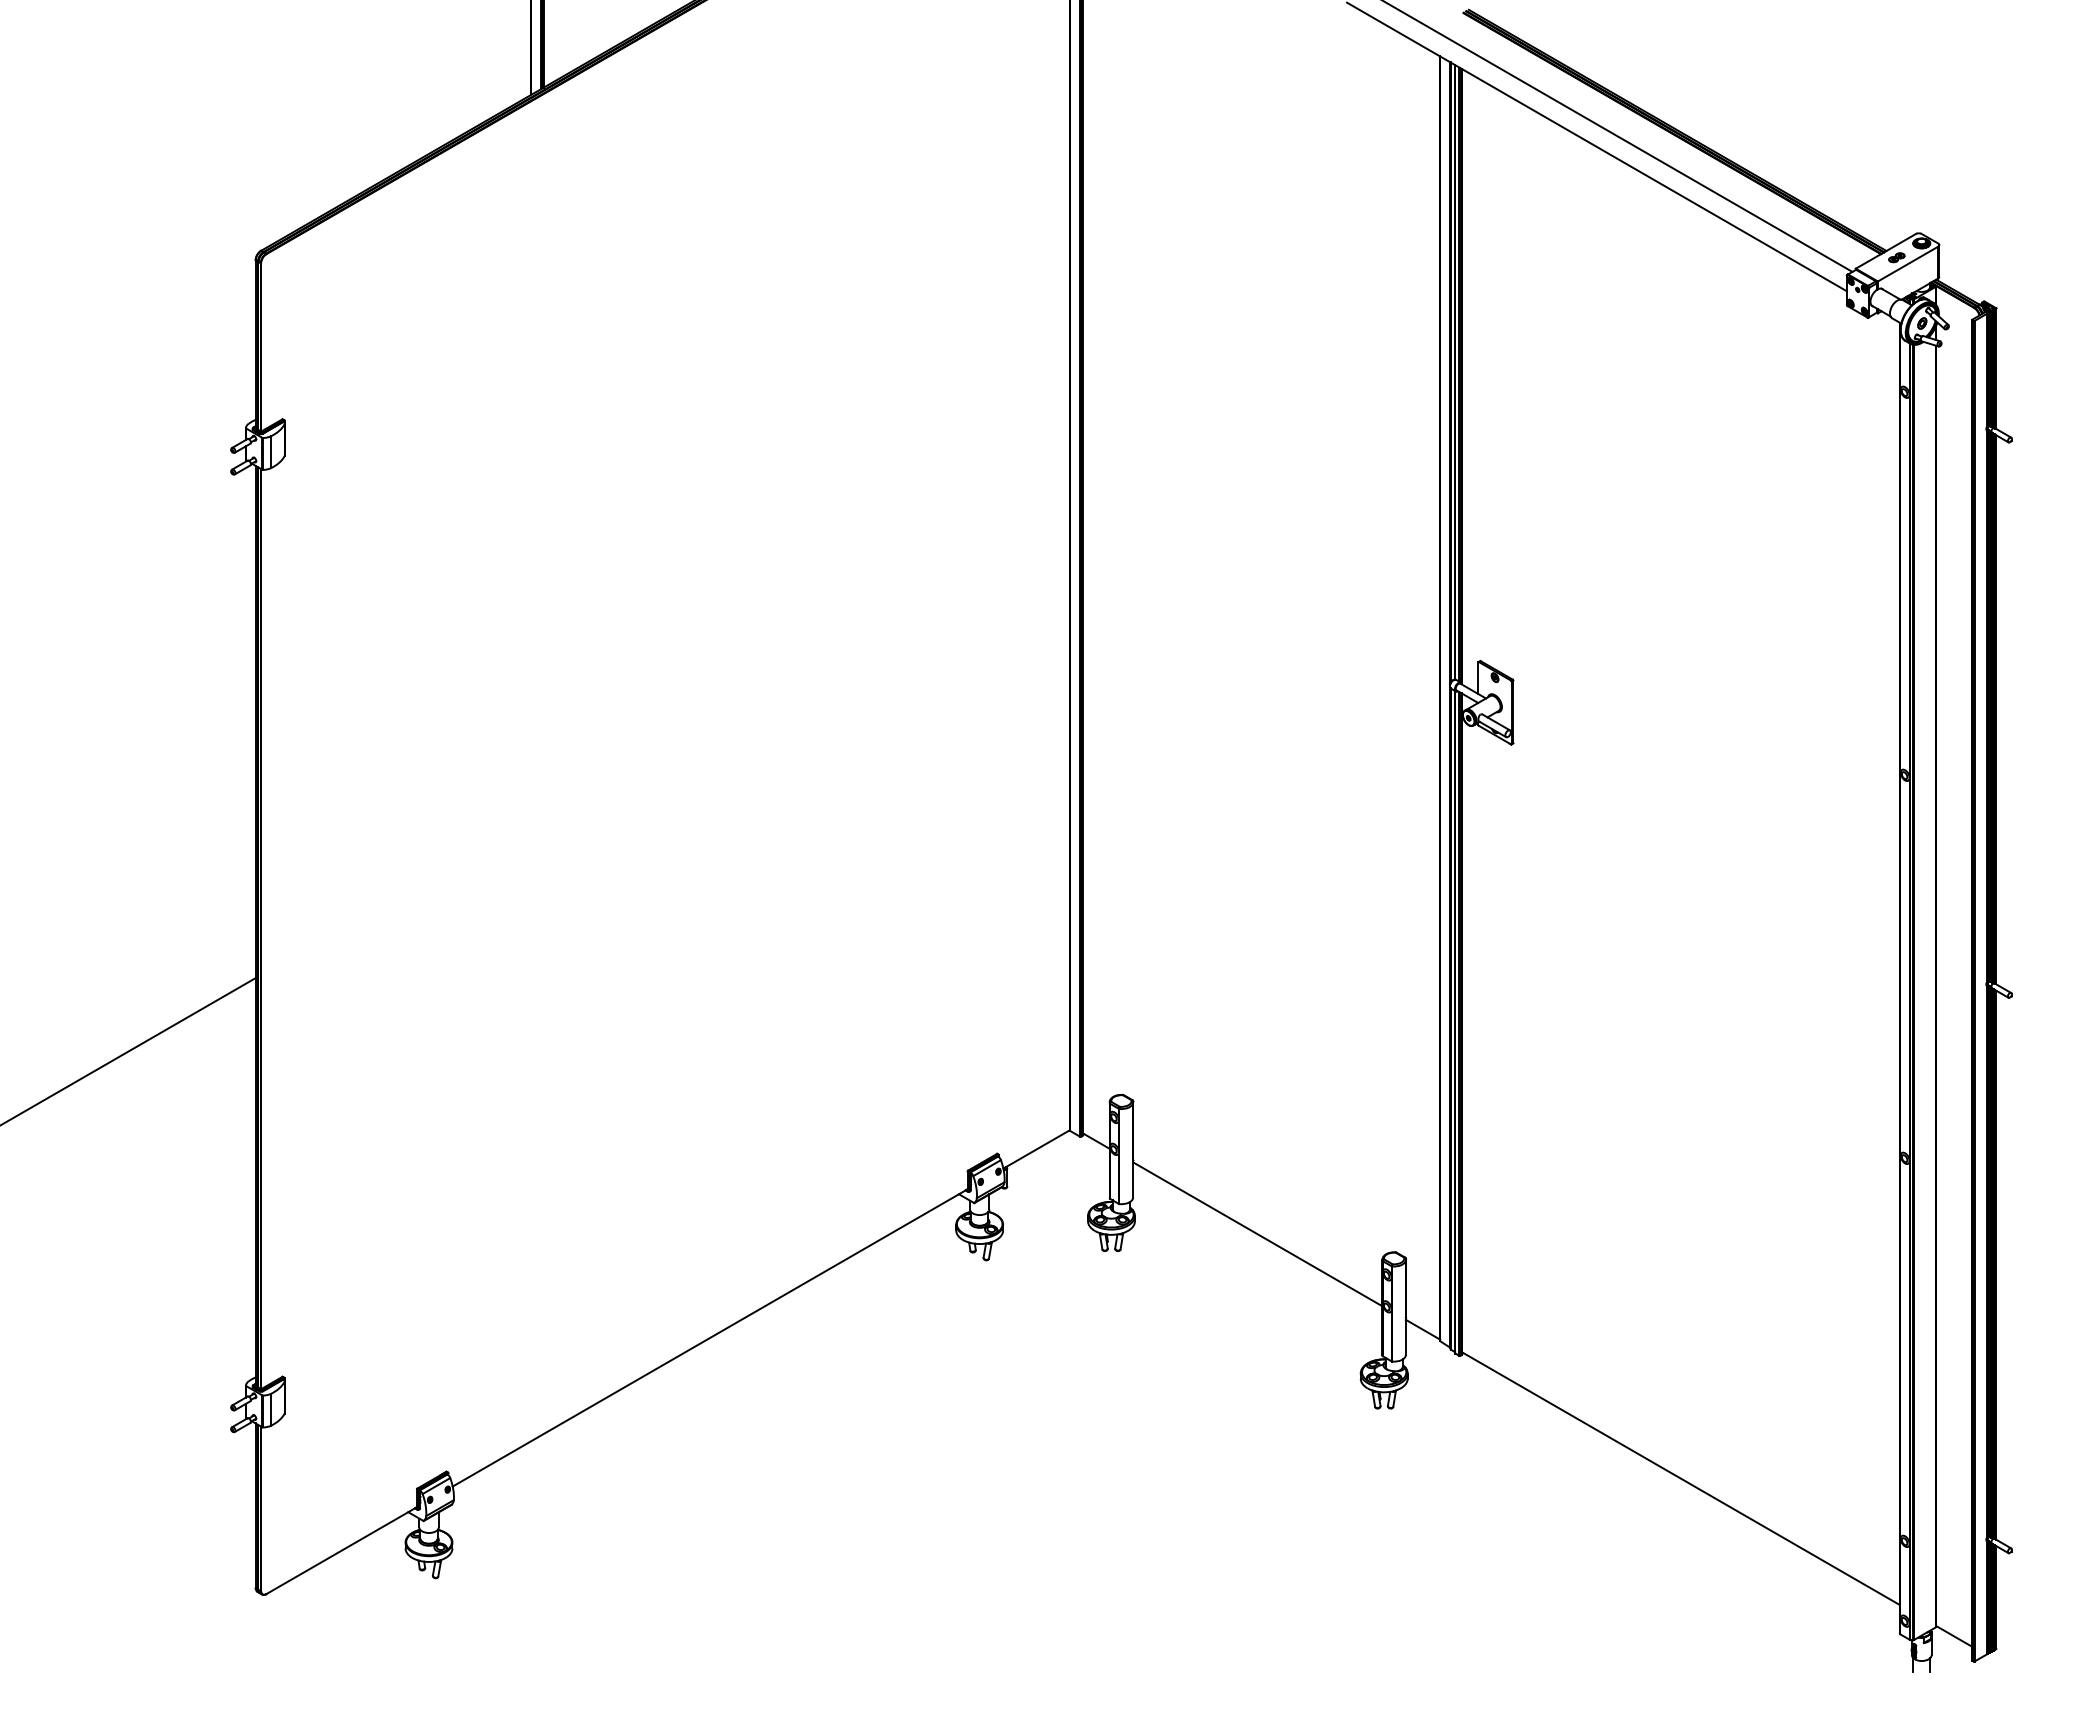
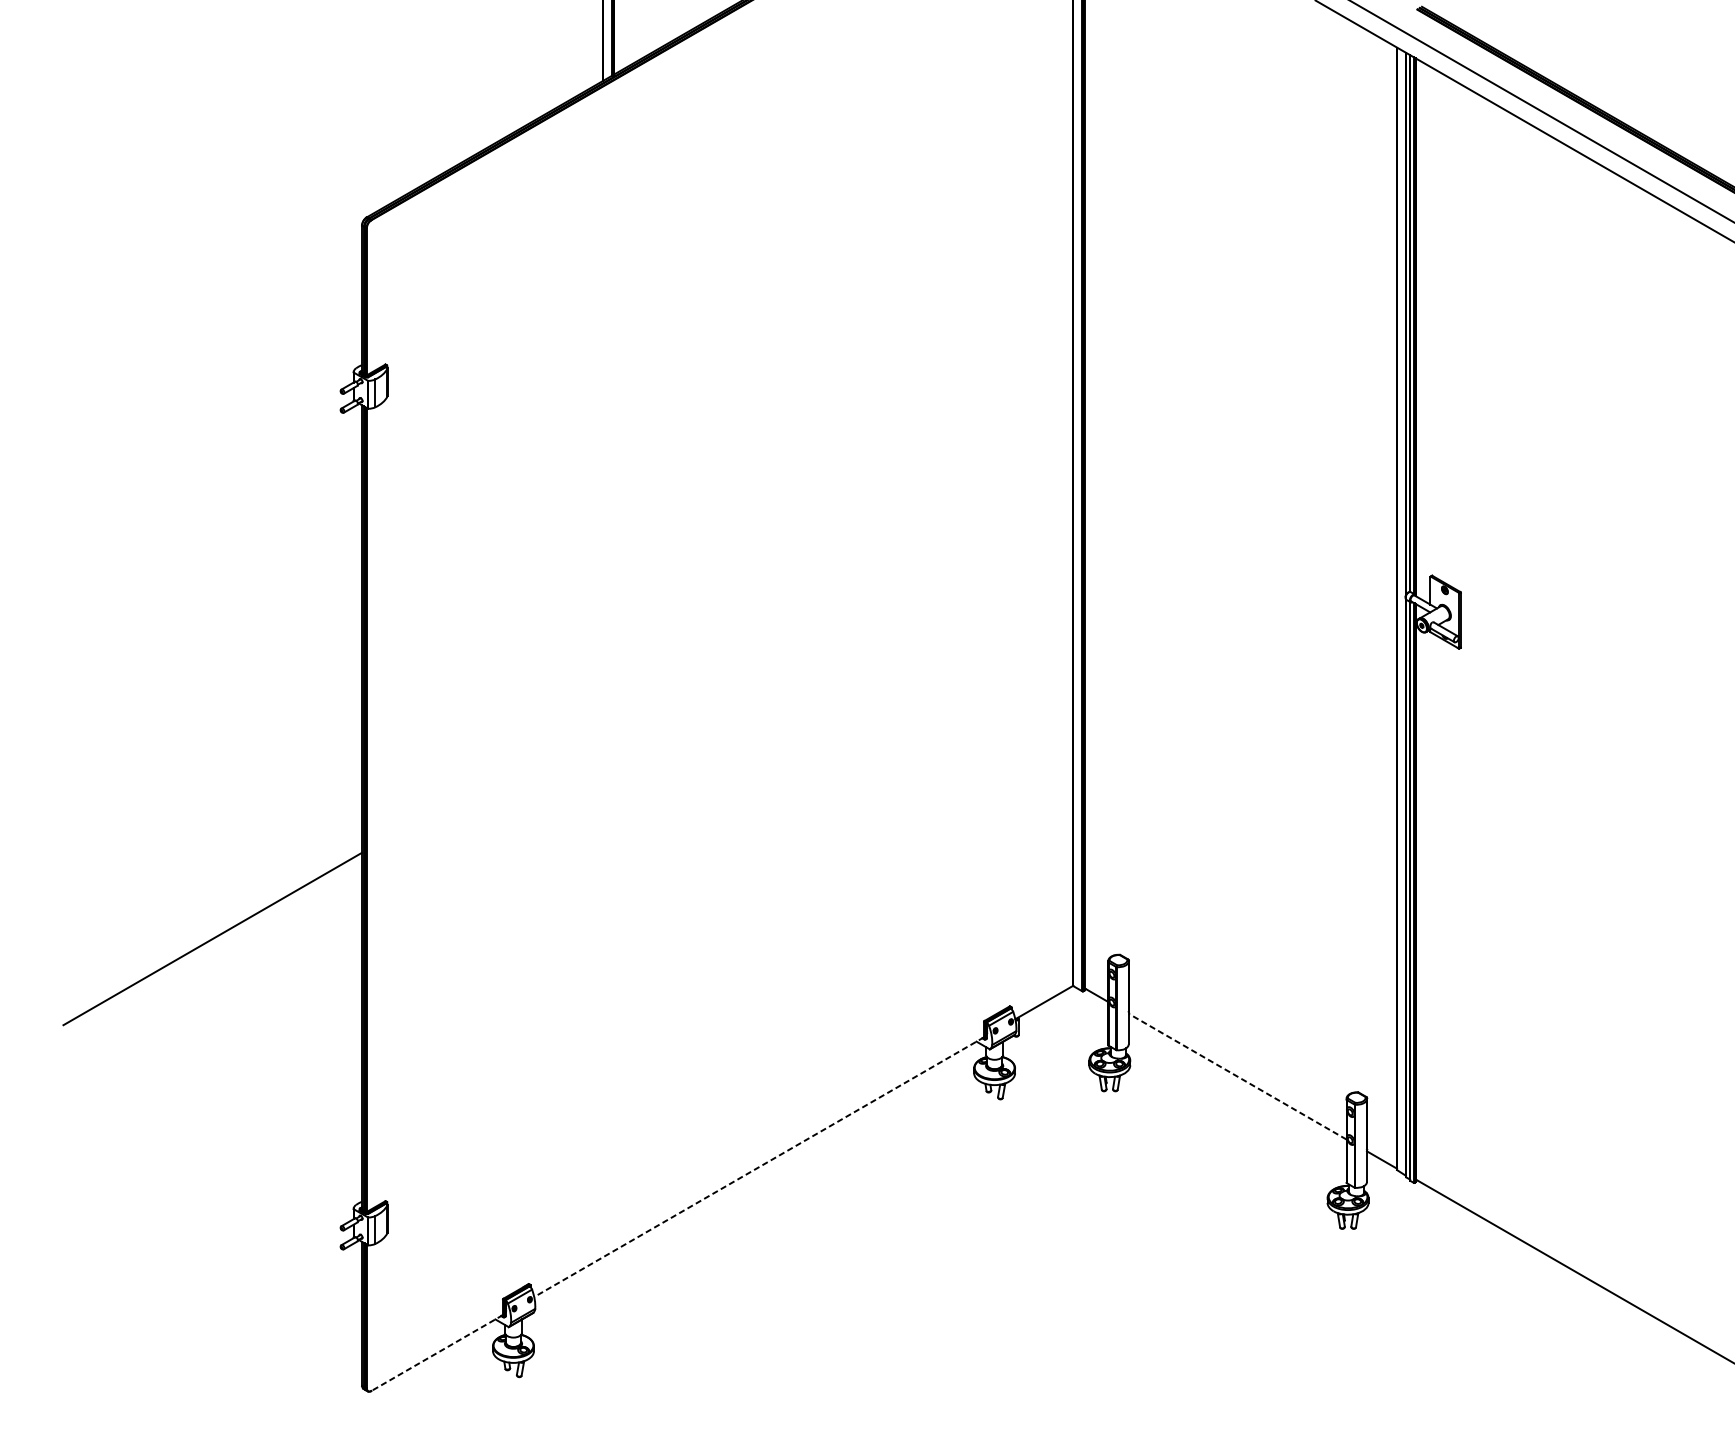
line: (1257, 1234) -> (1237, 1076), solid -> dashed
line: (709, 1338) -> (758, 1167), solid -> dashed
line: (341, 1550) -> (437, 1352), solid -> dashed

